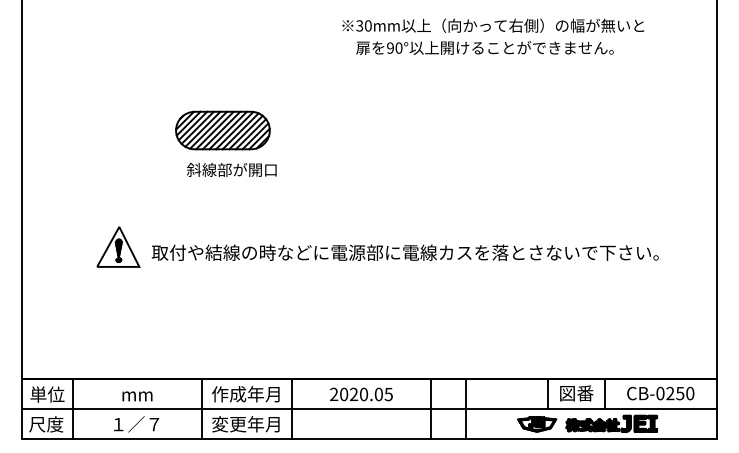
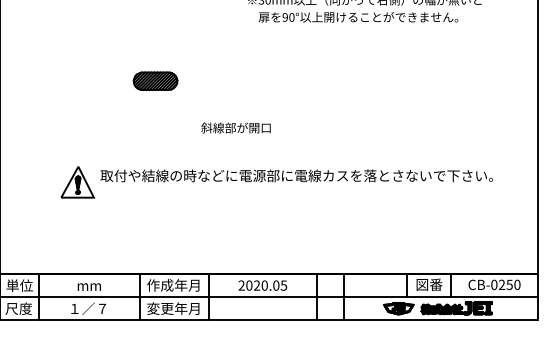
part: (222, 130) -> (155, 81), size x0.6
text: (231, 169) -> (235, 127), moved
part: (118, 246) -> (77, 181), moved

